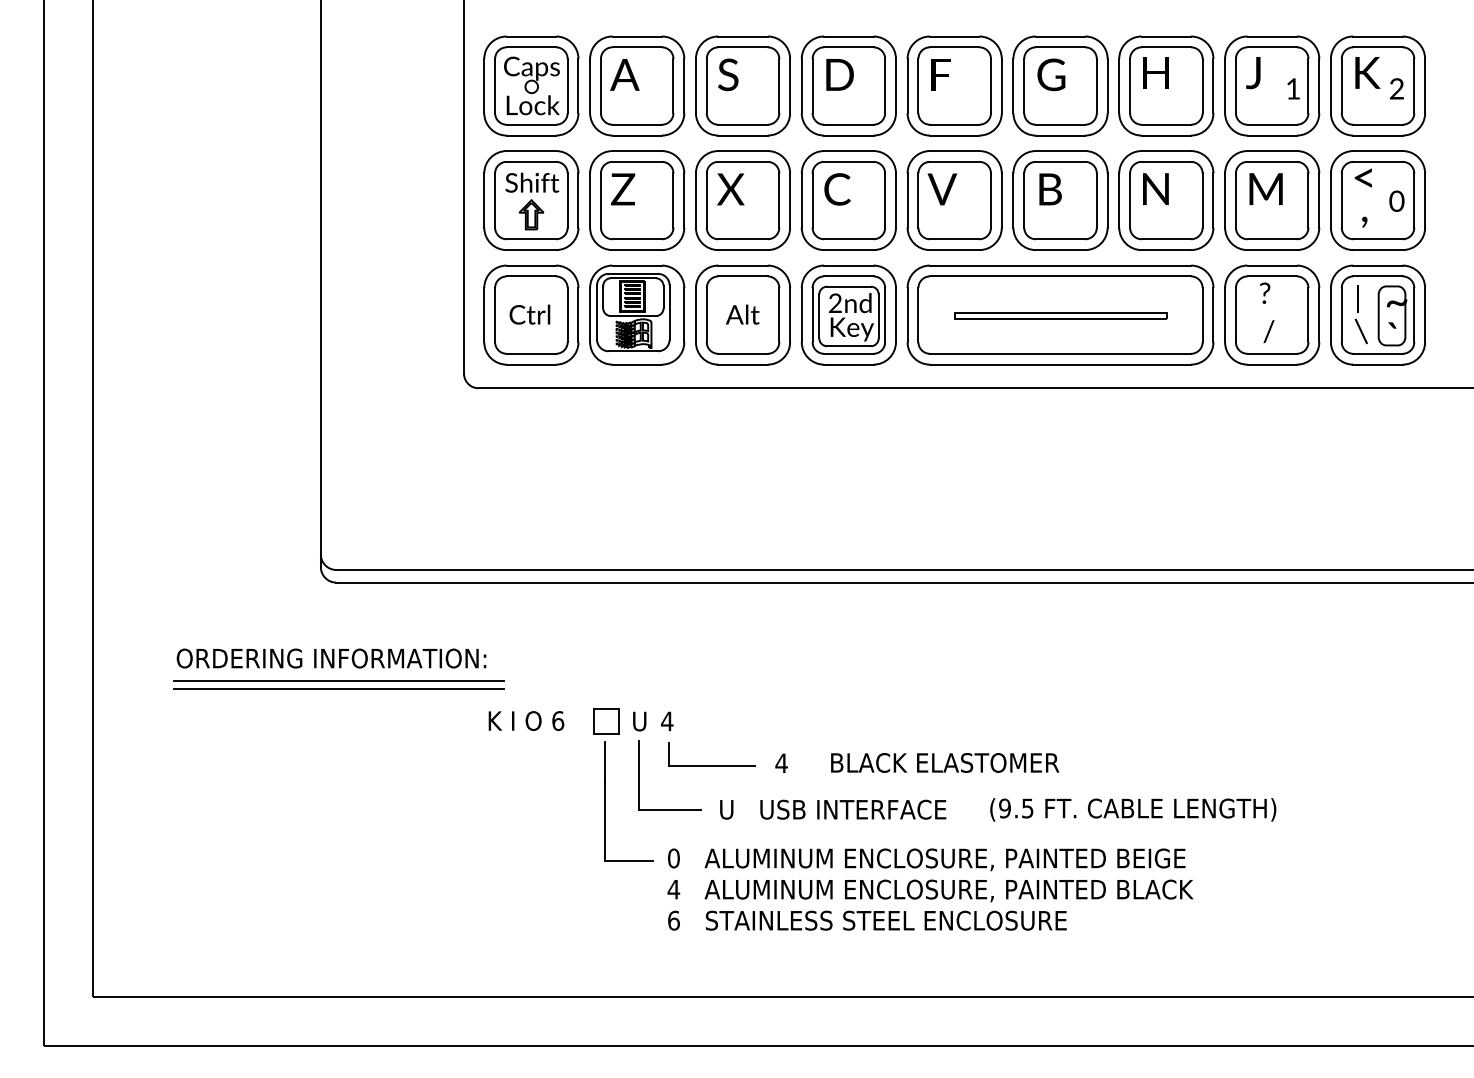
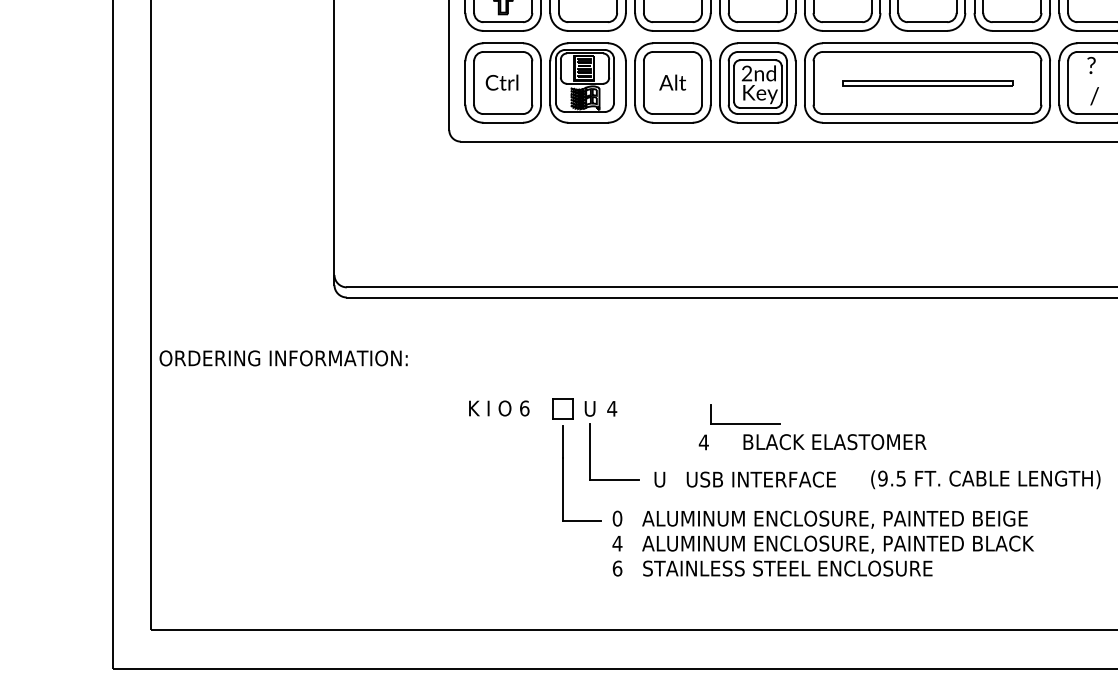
text: (331, 658) -> (283, 358), moved
line: (338, 681) -> (348, 376), removed
line: (338, 688) -> (348, 382), removed
part: (711, 765) -> (744, 423), moved

